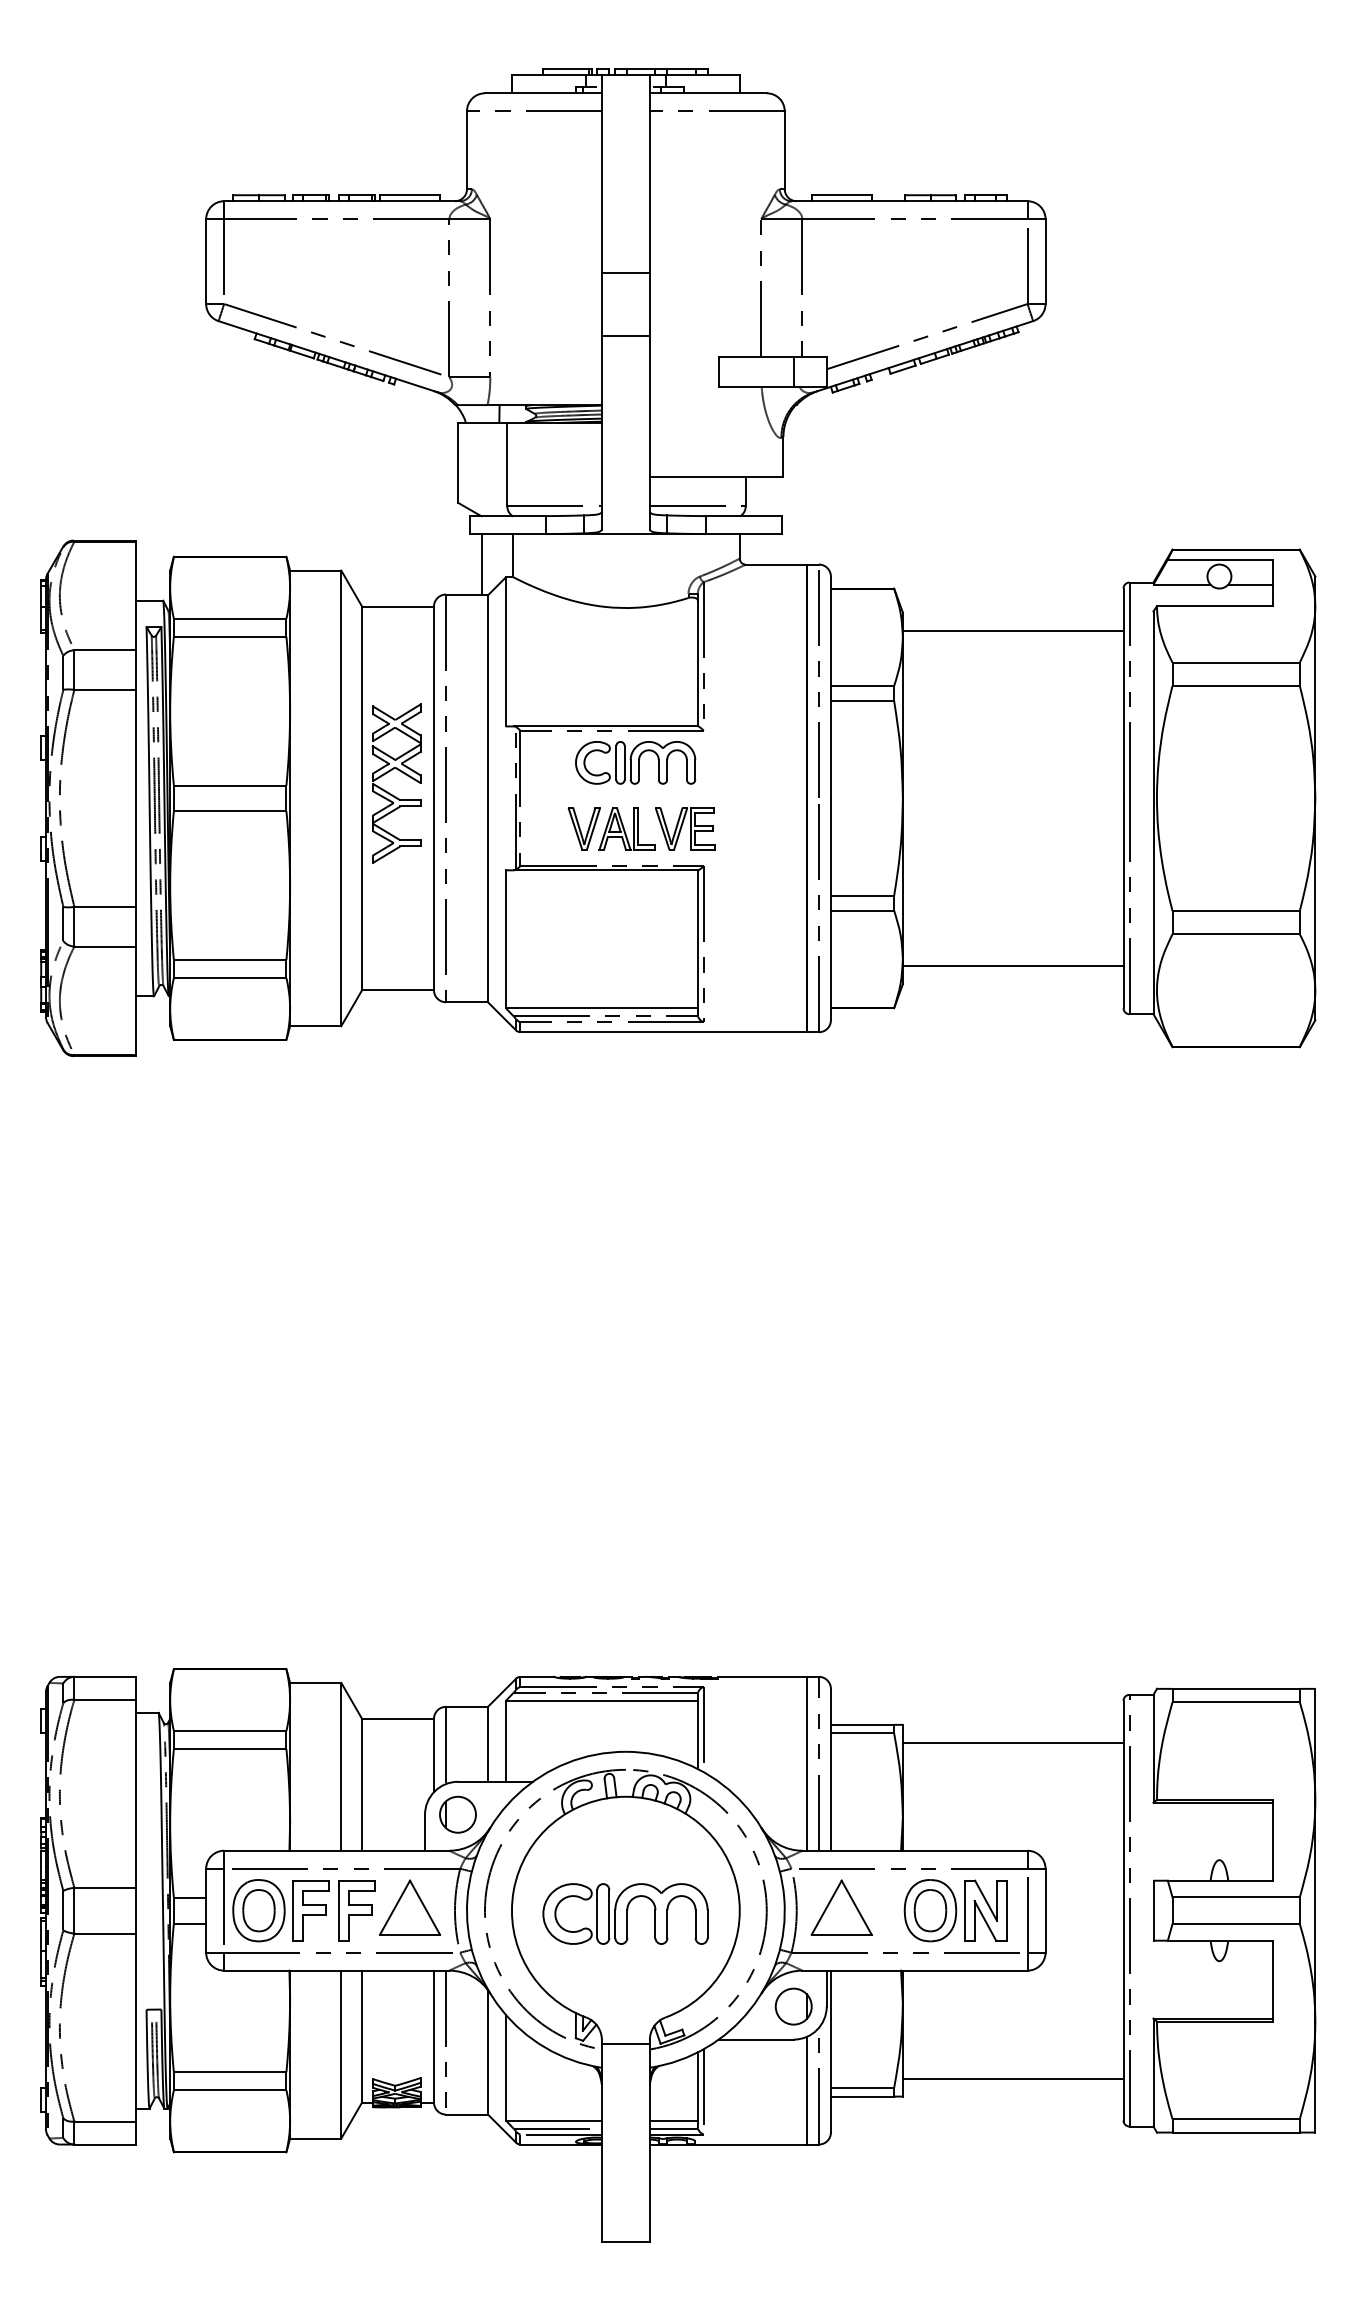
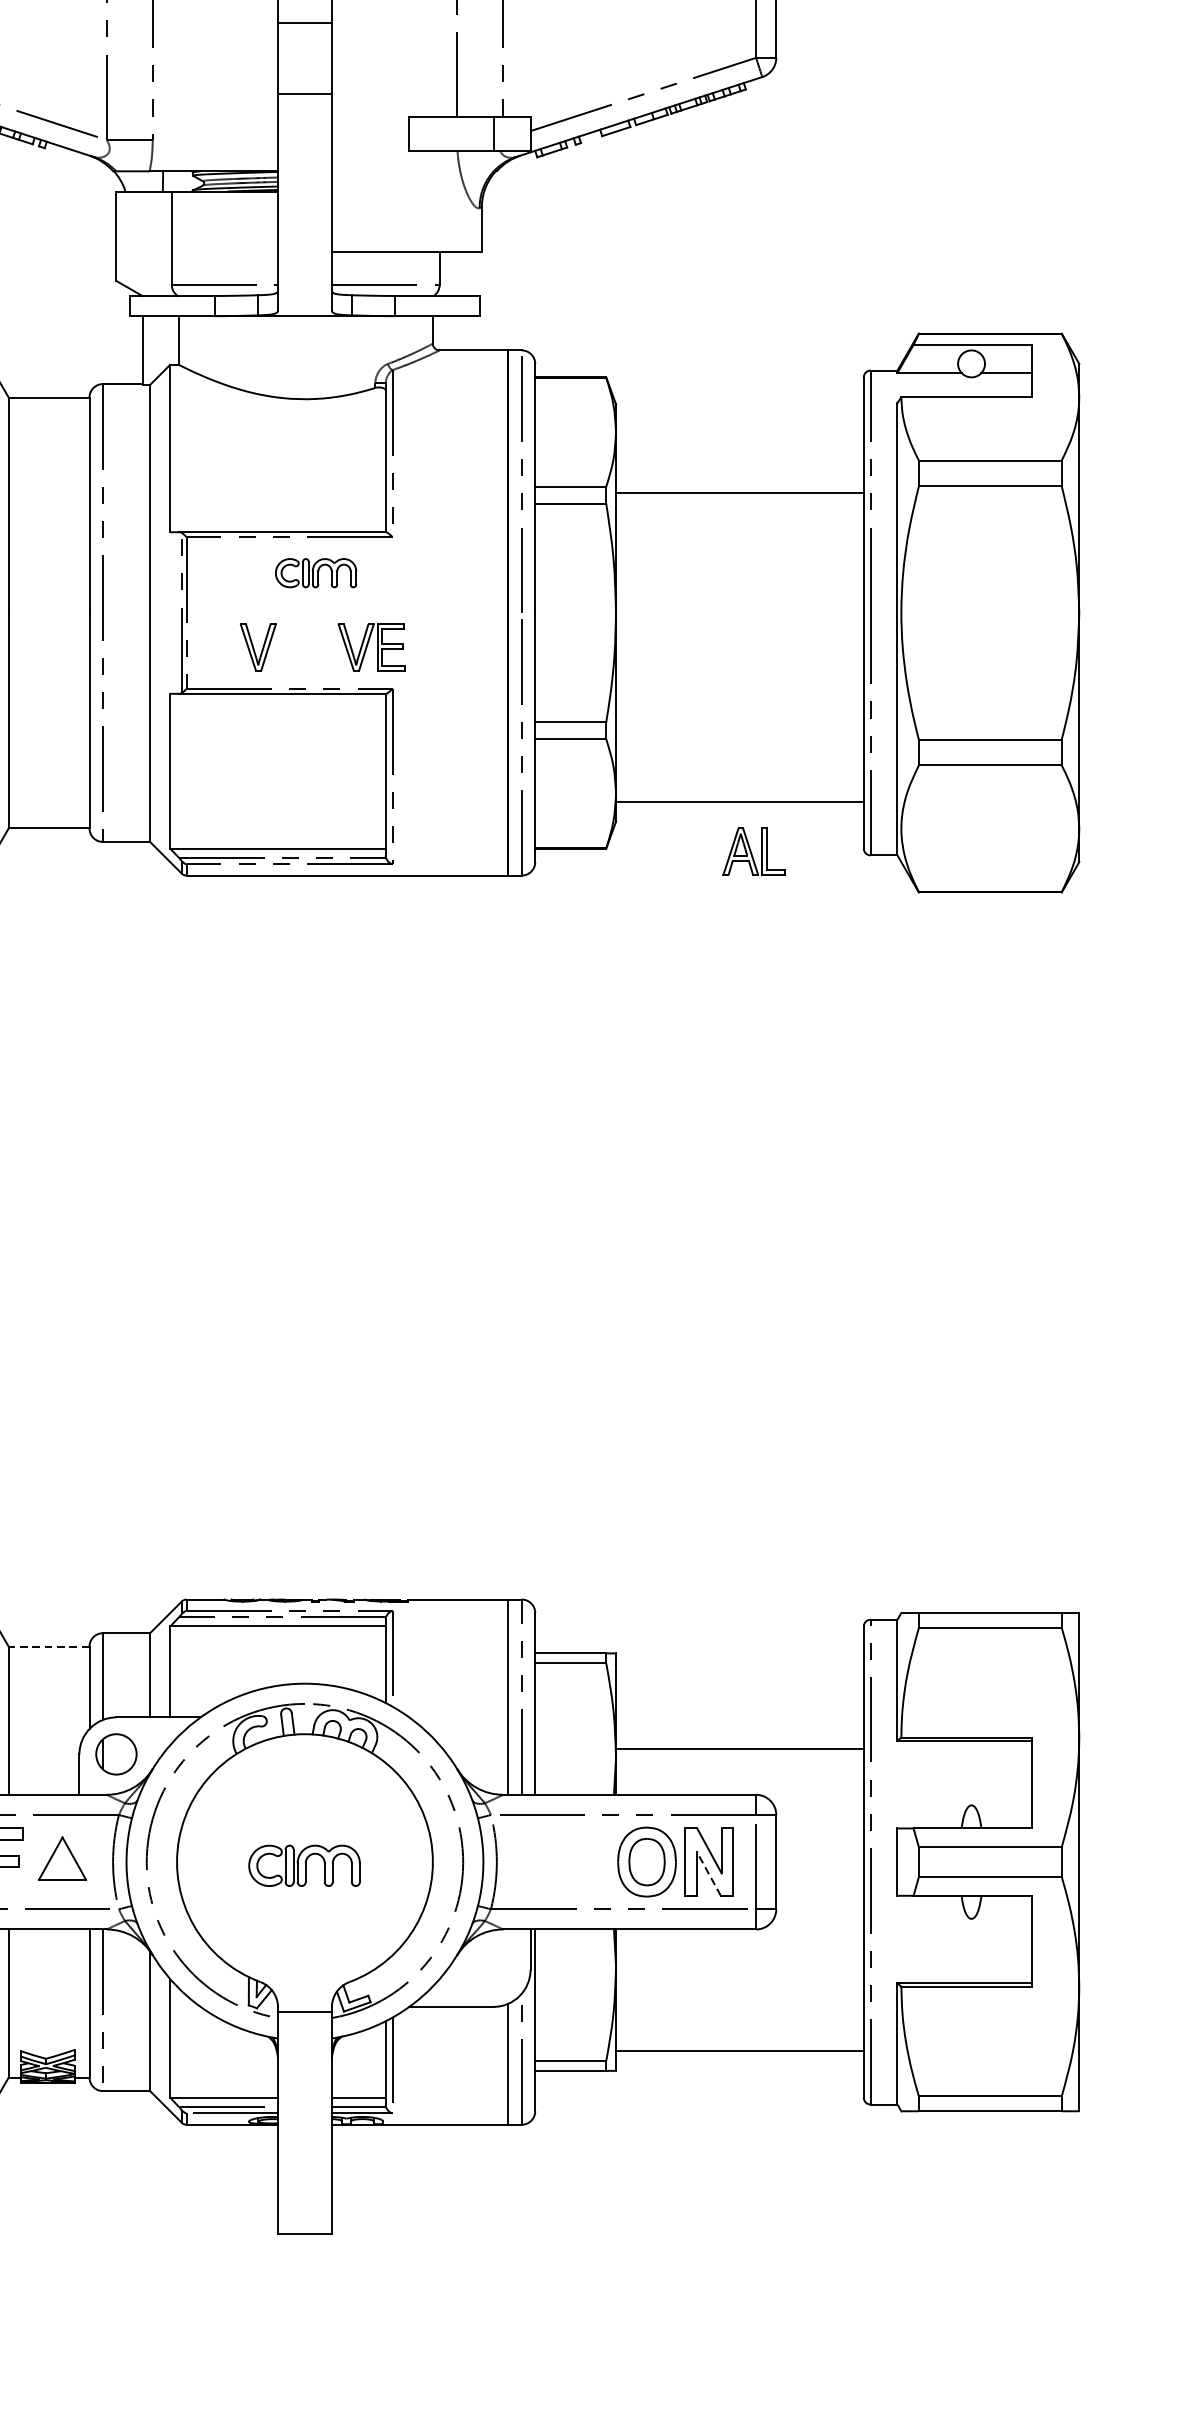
line: (1012, 630) -> (739, 492), moved
part: (635, 762) -> (315, 572), size x0.6
part: (391, 793) -> (41, 607), removed
part: (626, 828) -> (753, 851), moved
line: (398, 1718) -> (49, 1646), solid -> dashed
line: (1012, 1742) -> (739, 1748), moved
part: (409, 1907) -> (61, 1858), size x0.7
part: (841, 1907) -> (547, 1858), removed
part: (625, 1913) -> (304, 1865), size x0.6
line: (985, 1920) -> (708, 1873), solid -> dashed
part: (793, 2006) -> (493, 1969), removed

